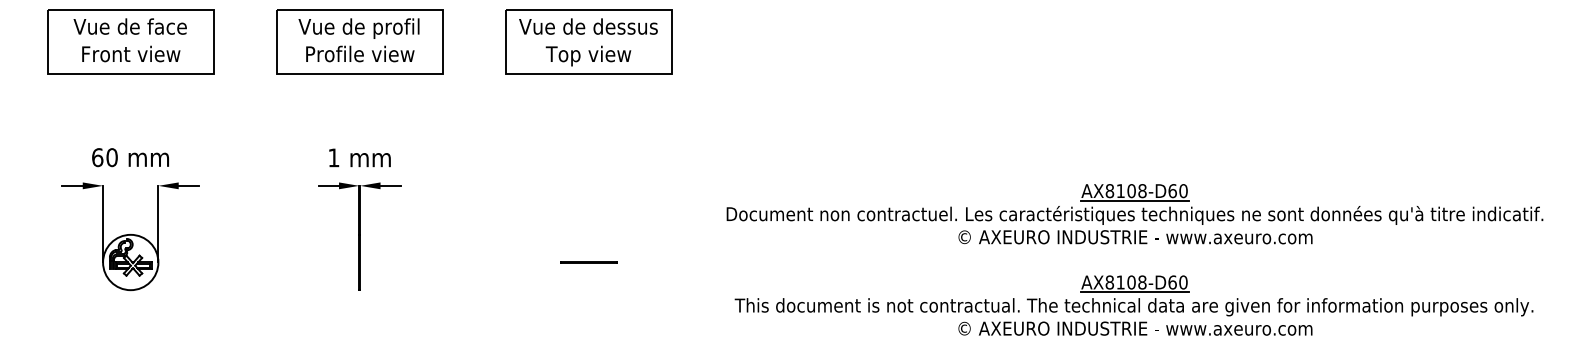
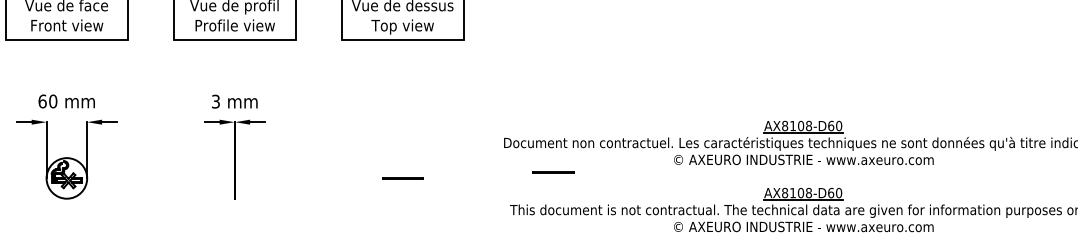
text: (333, 157) -> (215, 101), 1 -> 3
line: (793, 254) -> (553, 172), added

